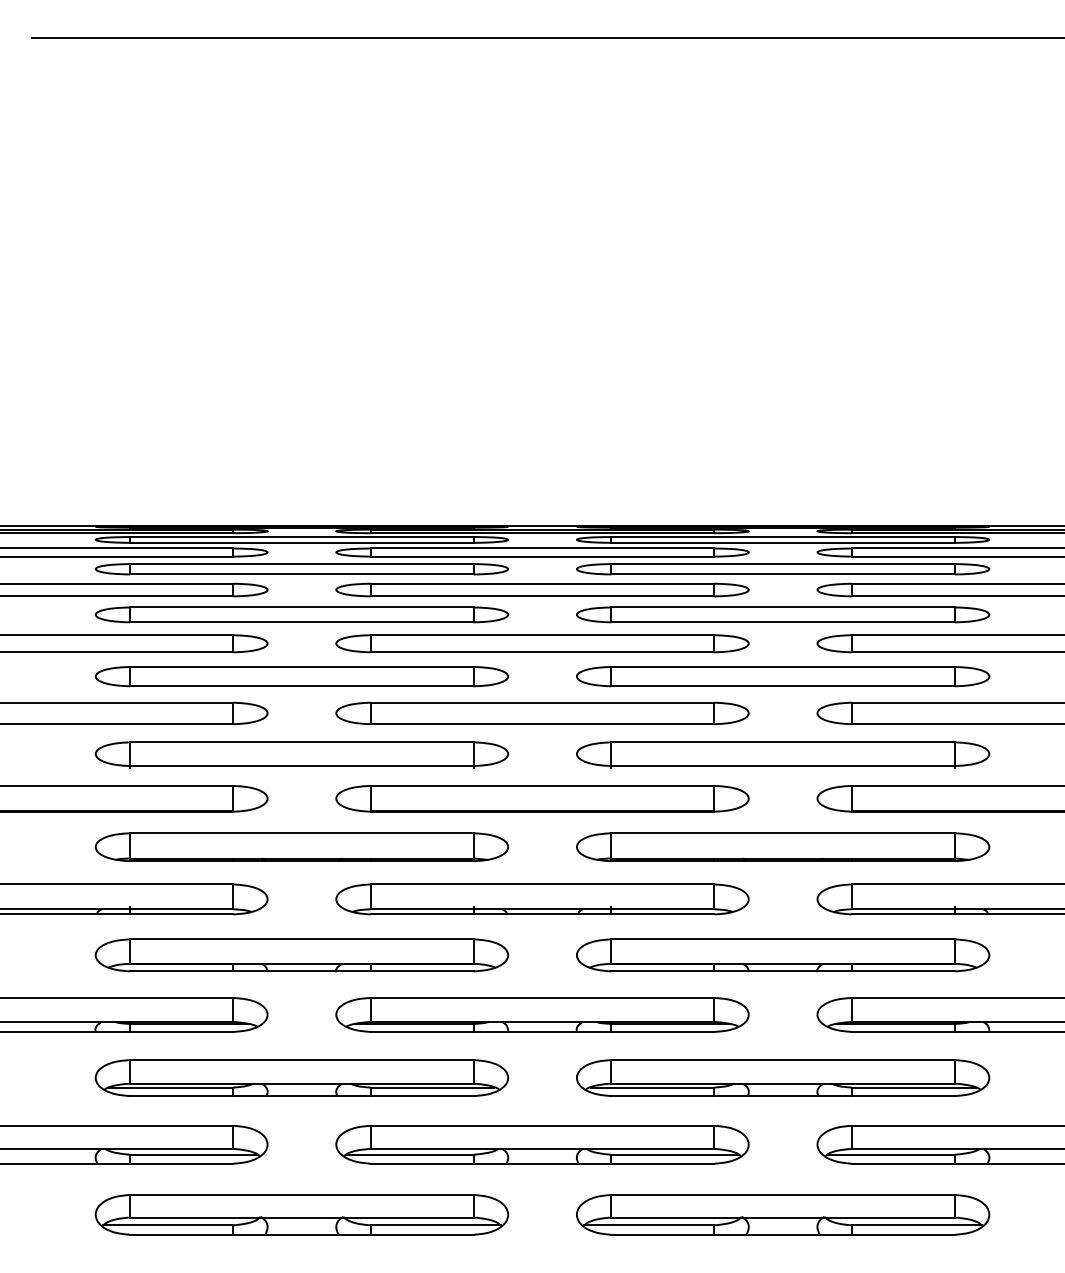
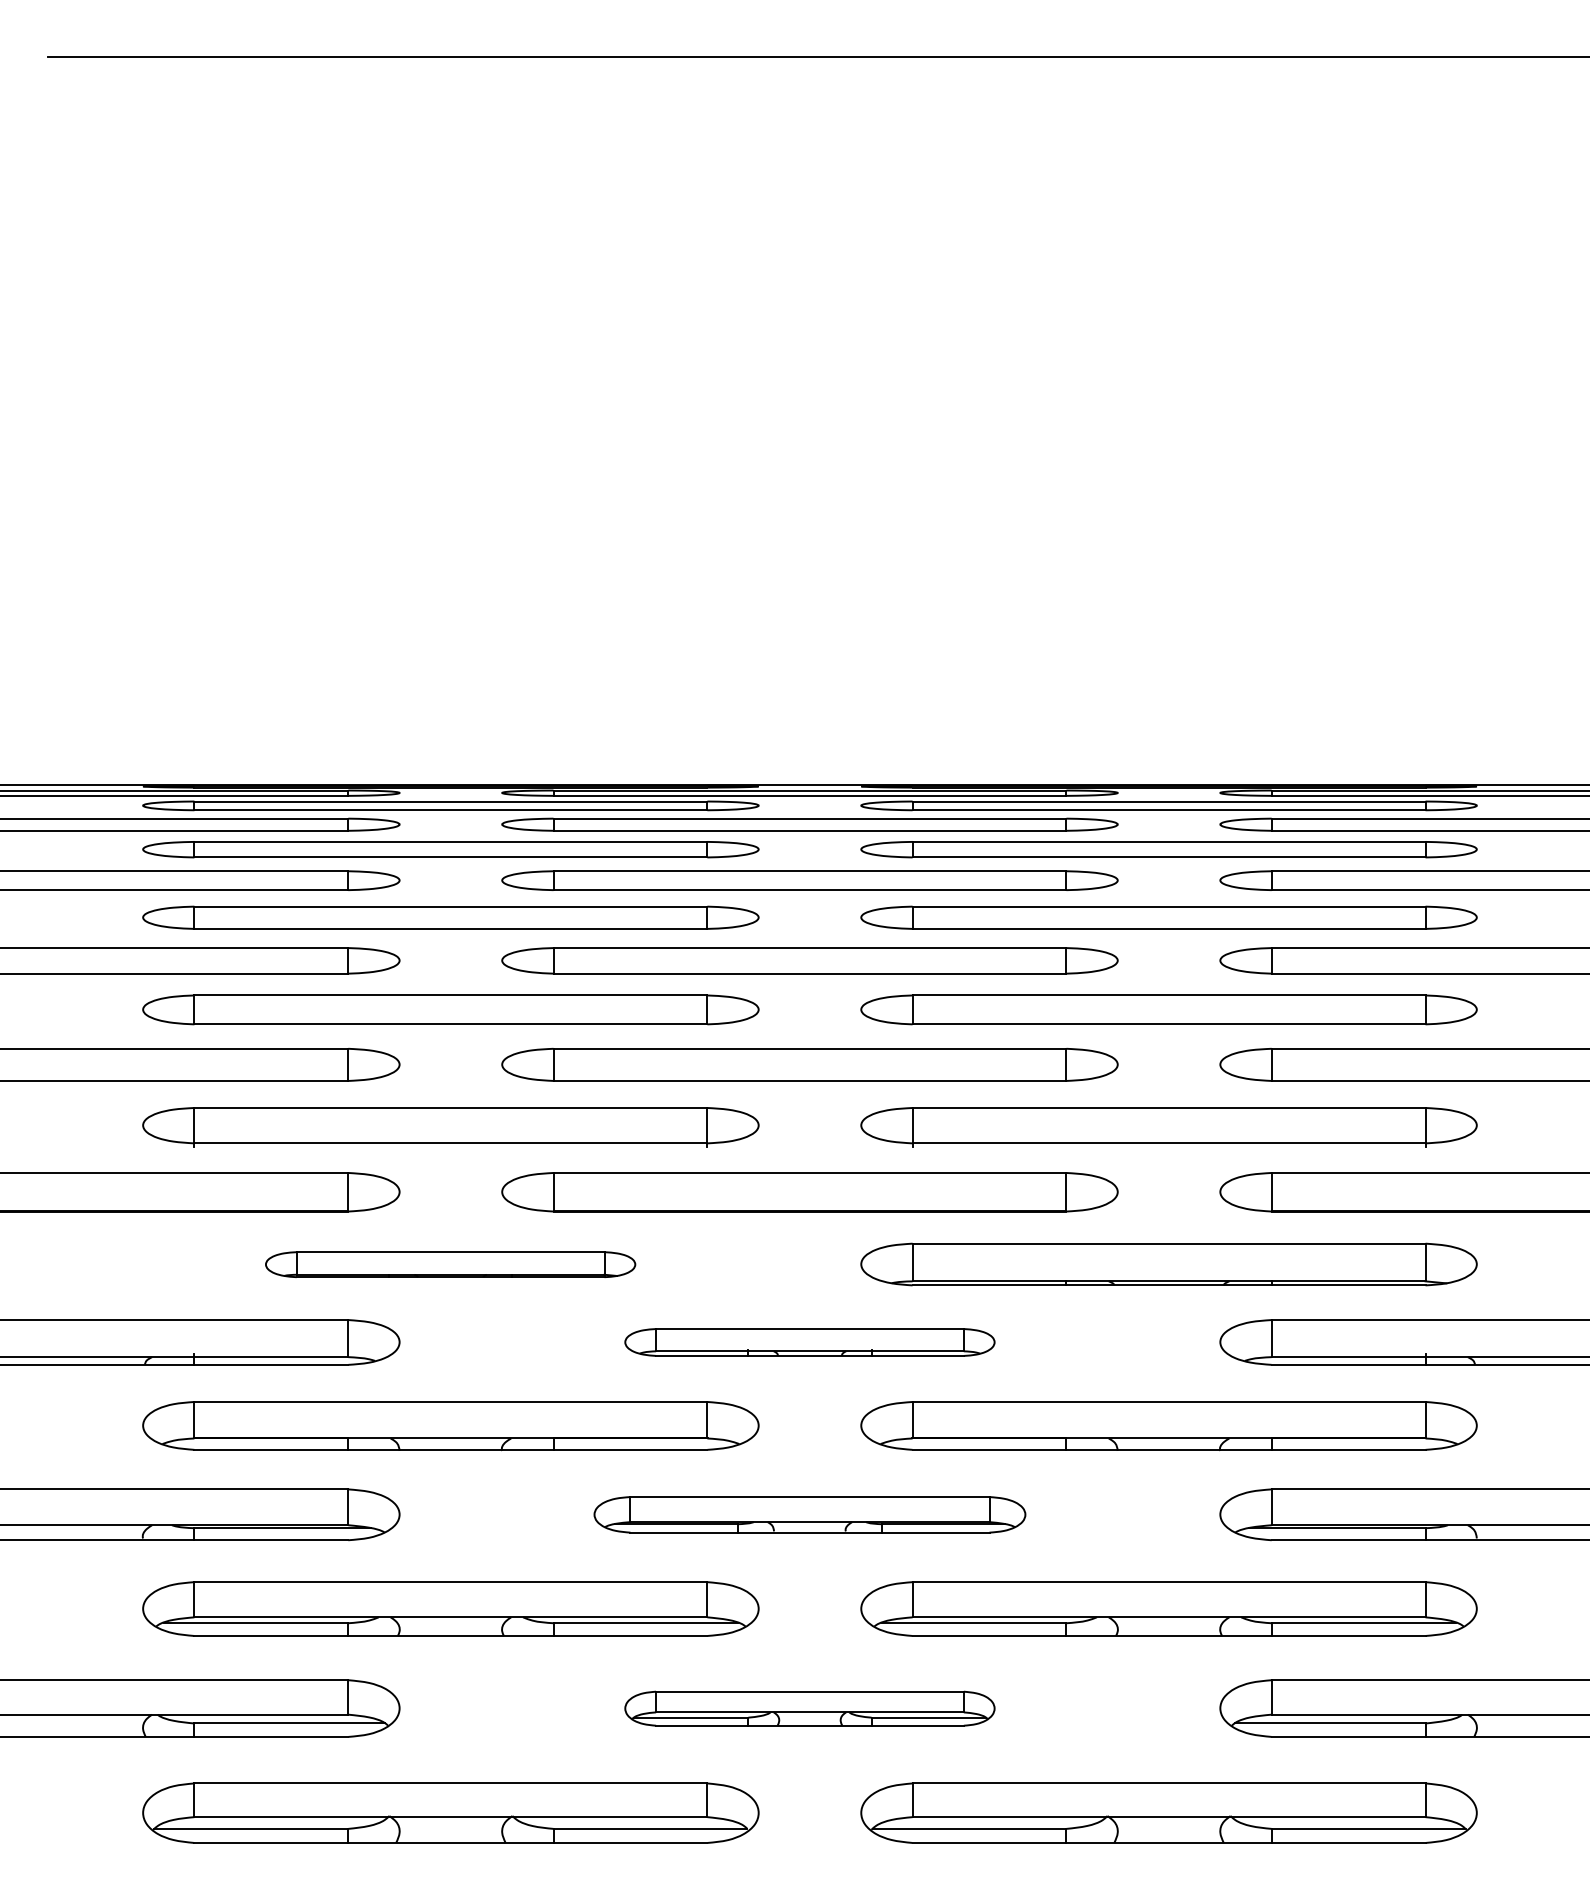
part: (301, 847) -> (450, 1264), size x0.6
part: (542, 899) -> (809, 1342), size x0.6
part: (542, 1014) -> (809, 1514), size x0.7
part: (542, 1144) -> (809, 1708), size x0.6

